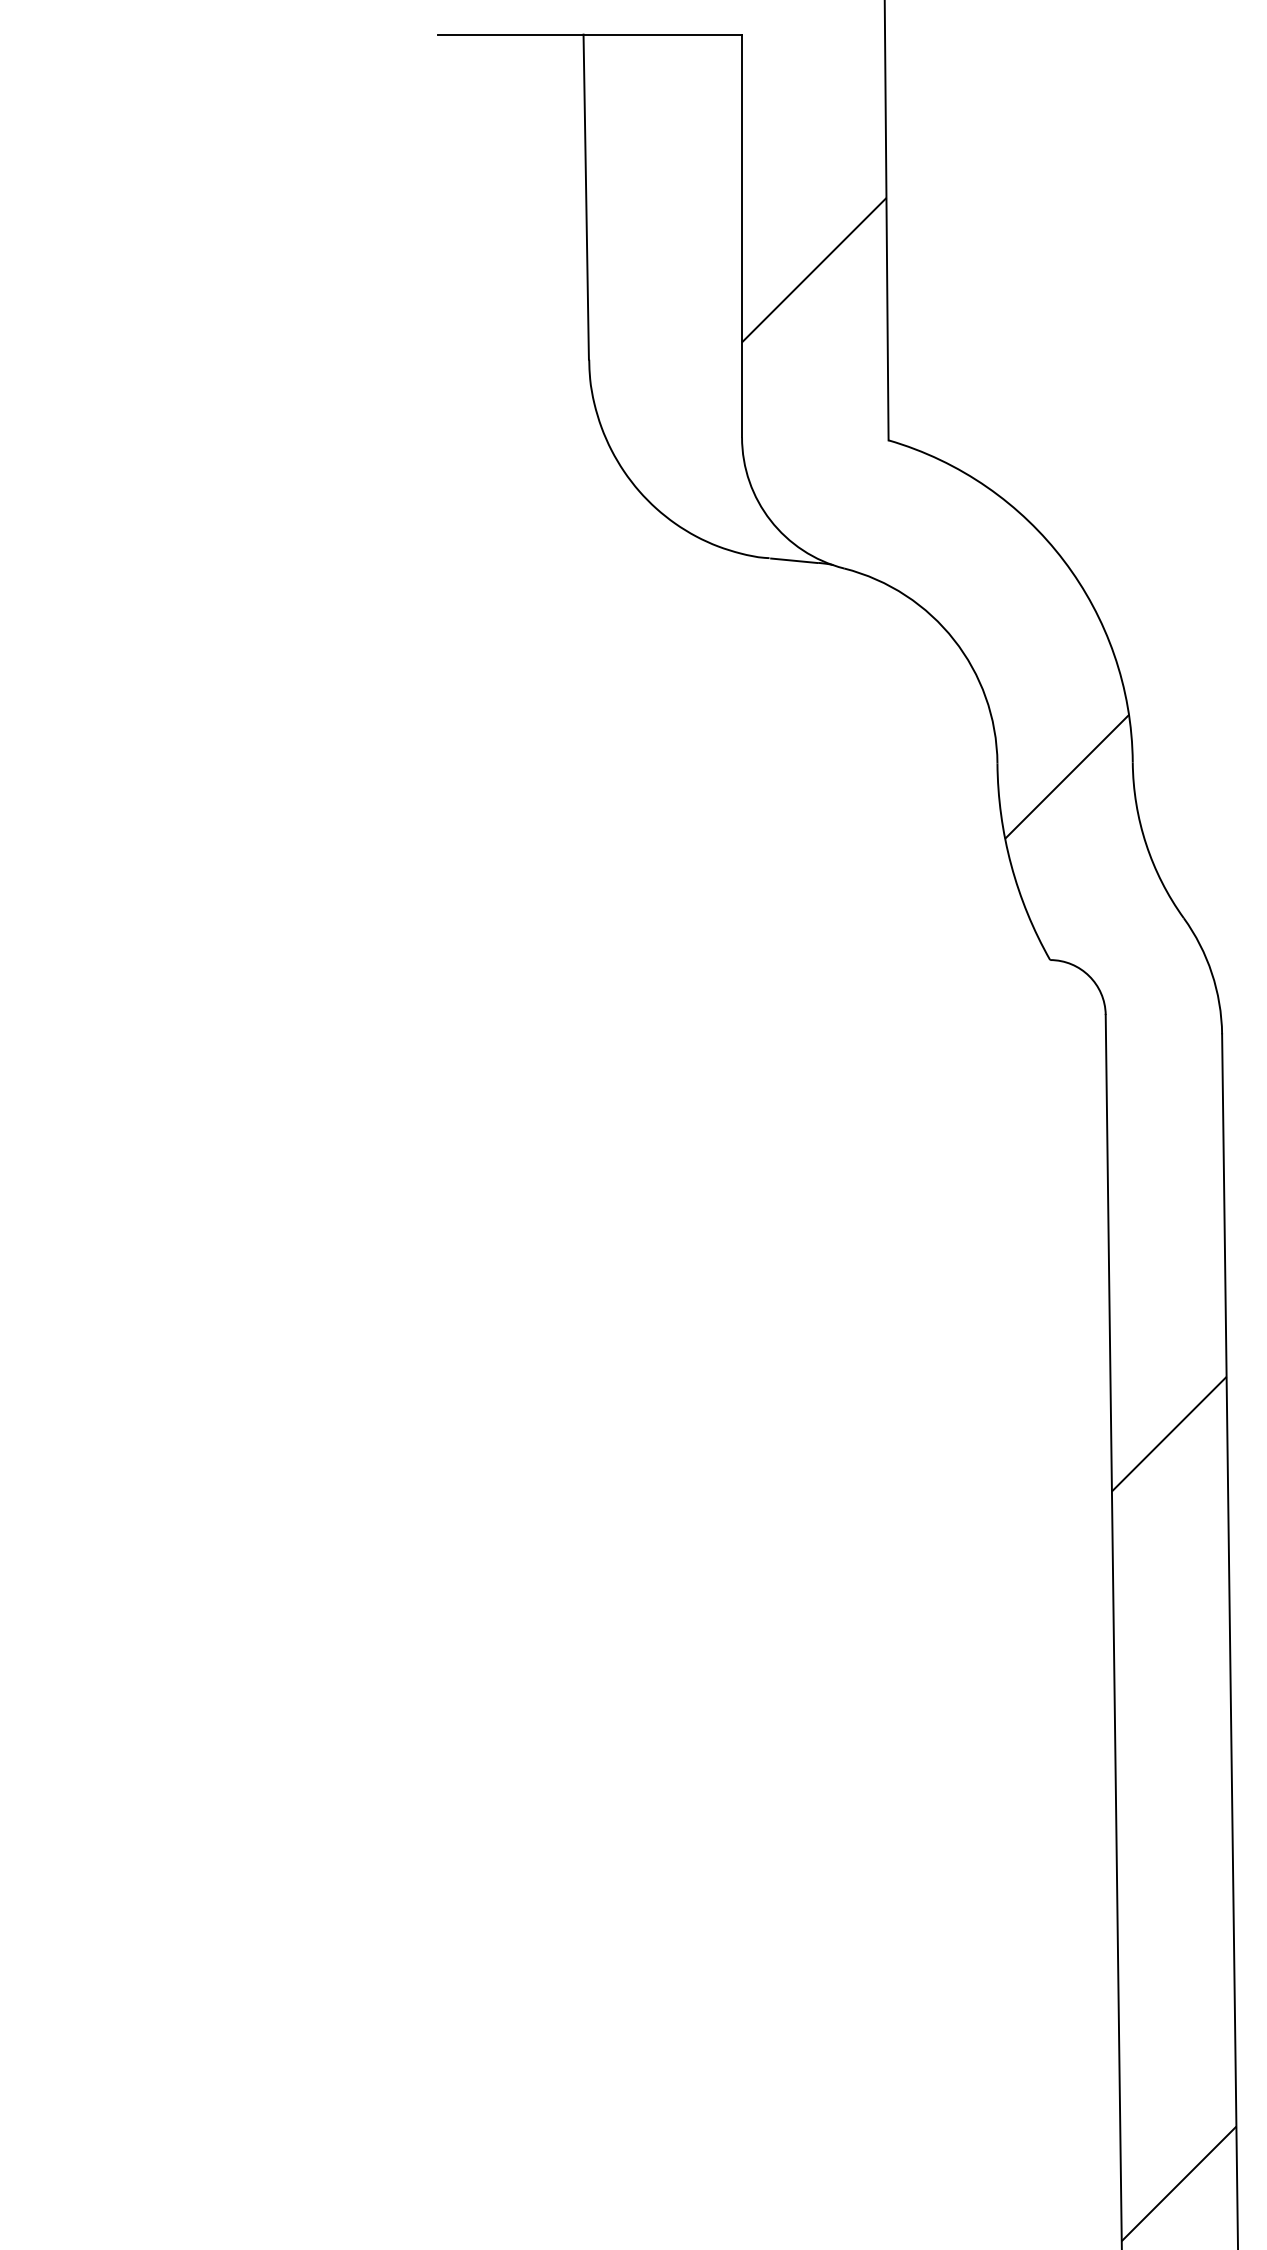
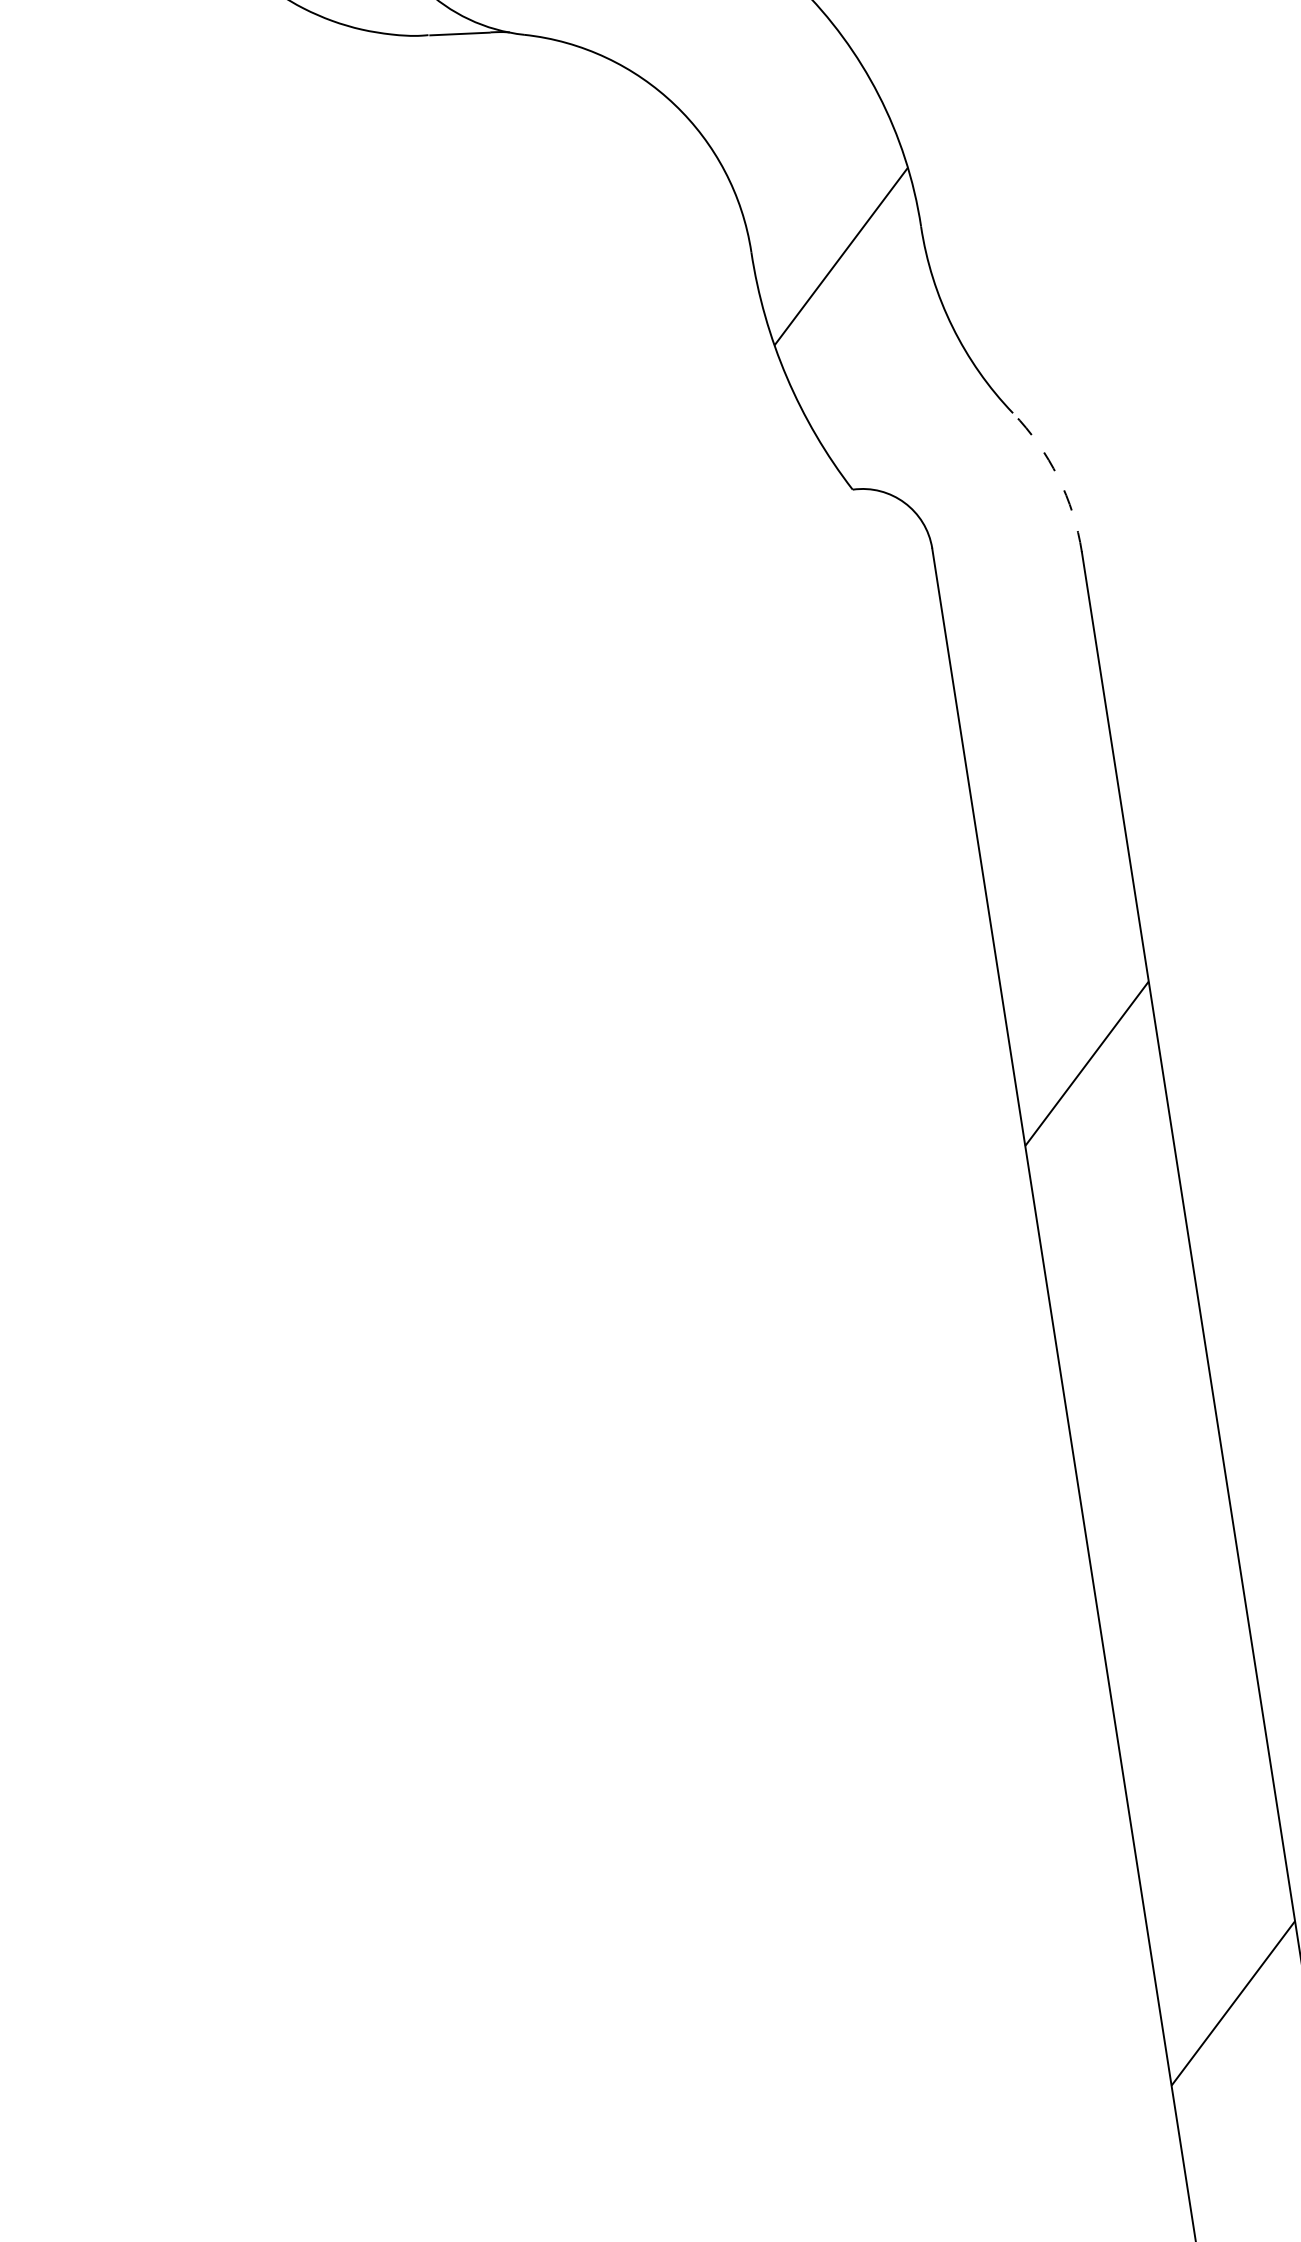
arc: (1211, 973) -> (1057, 477), solid -> dashed

